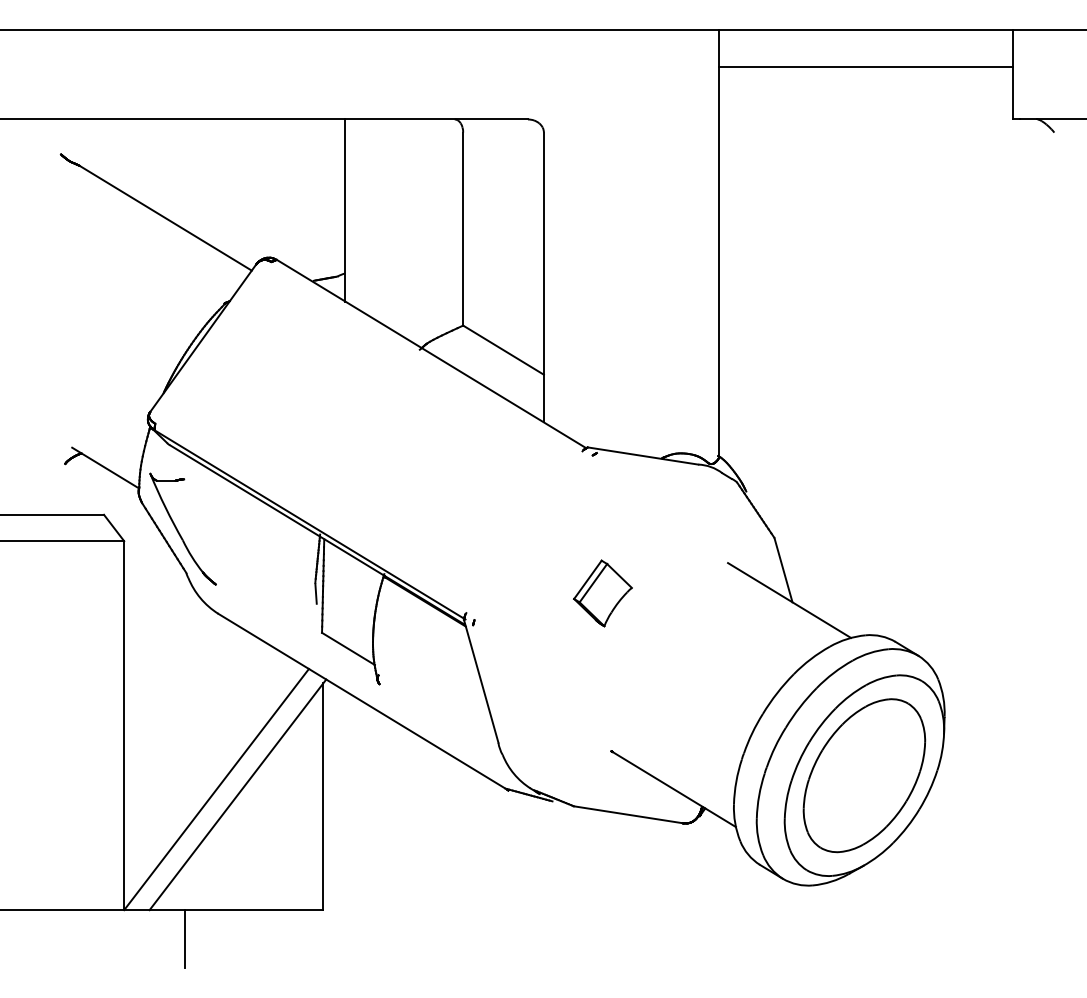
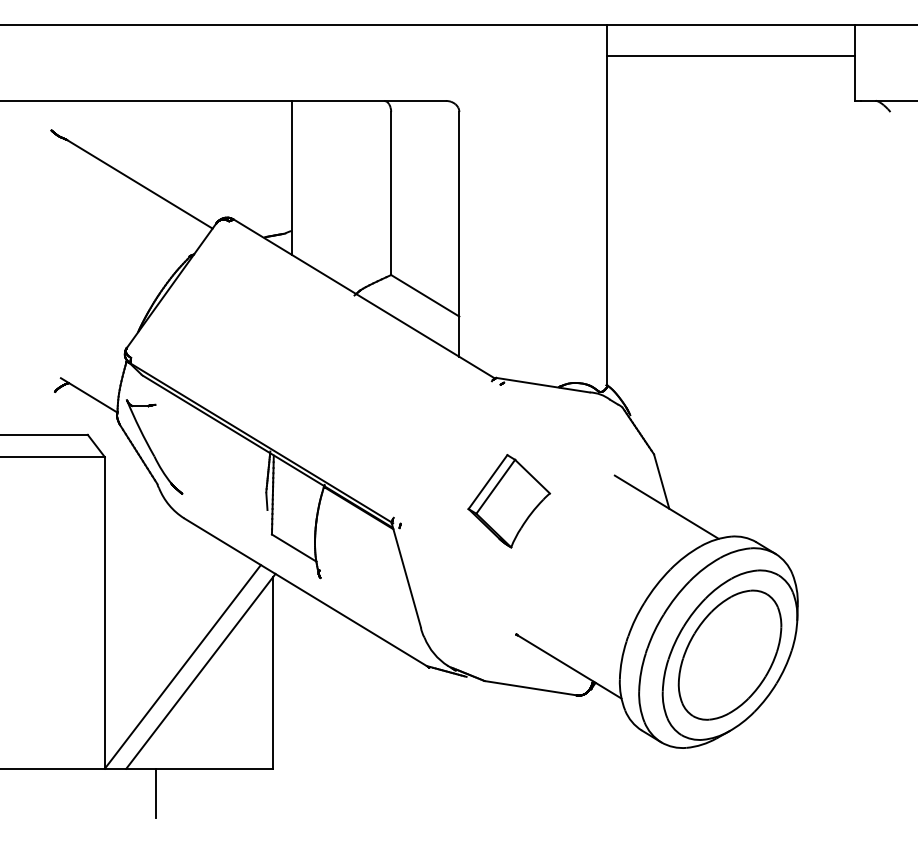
part: (602, 593) -> (508, 501), size x1.67

